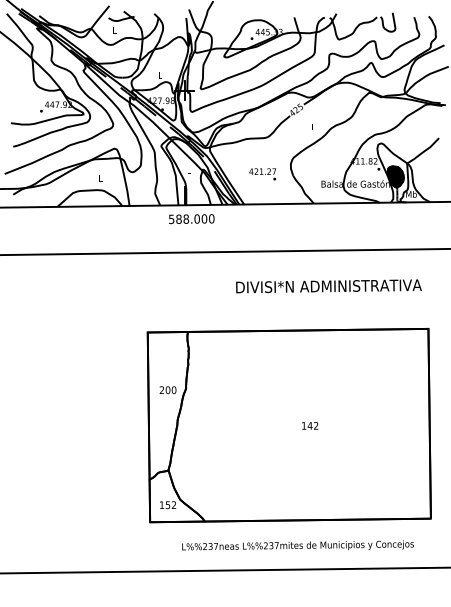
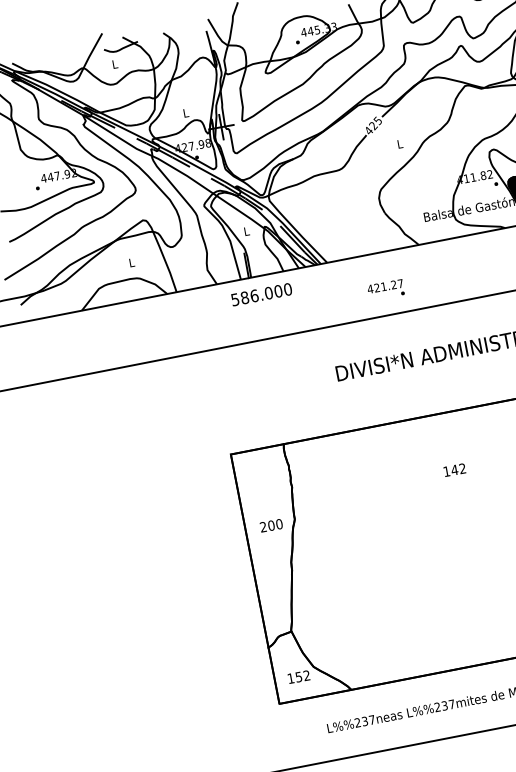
text: (262, 174) -> (385, 290), moved
text: (186, 218) -> (254, 295), 588.000 -> 586.000
text: (310, 425) -> (455, 469), moved

